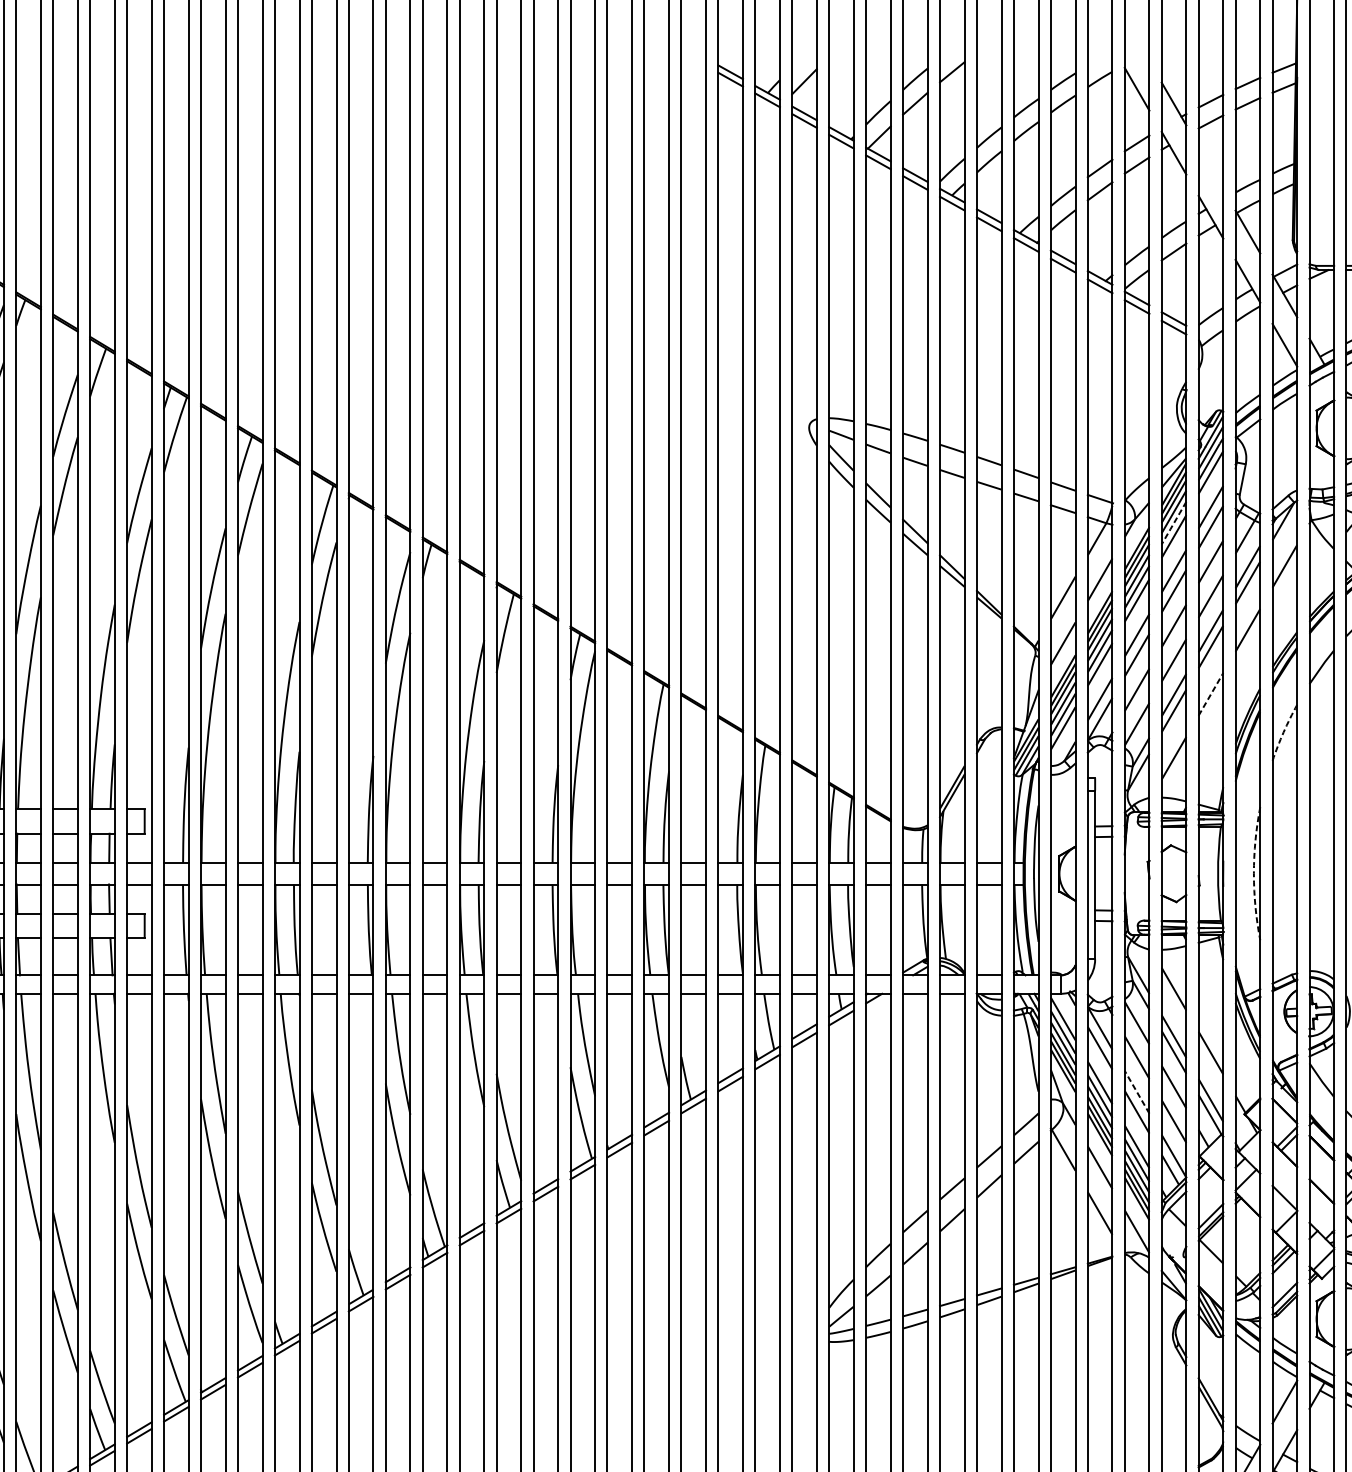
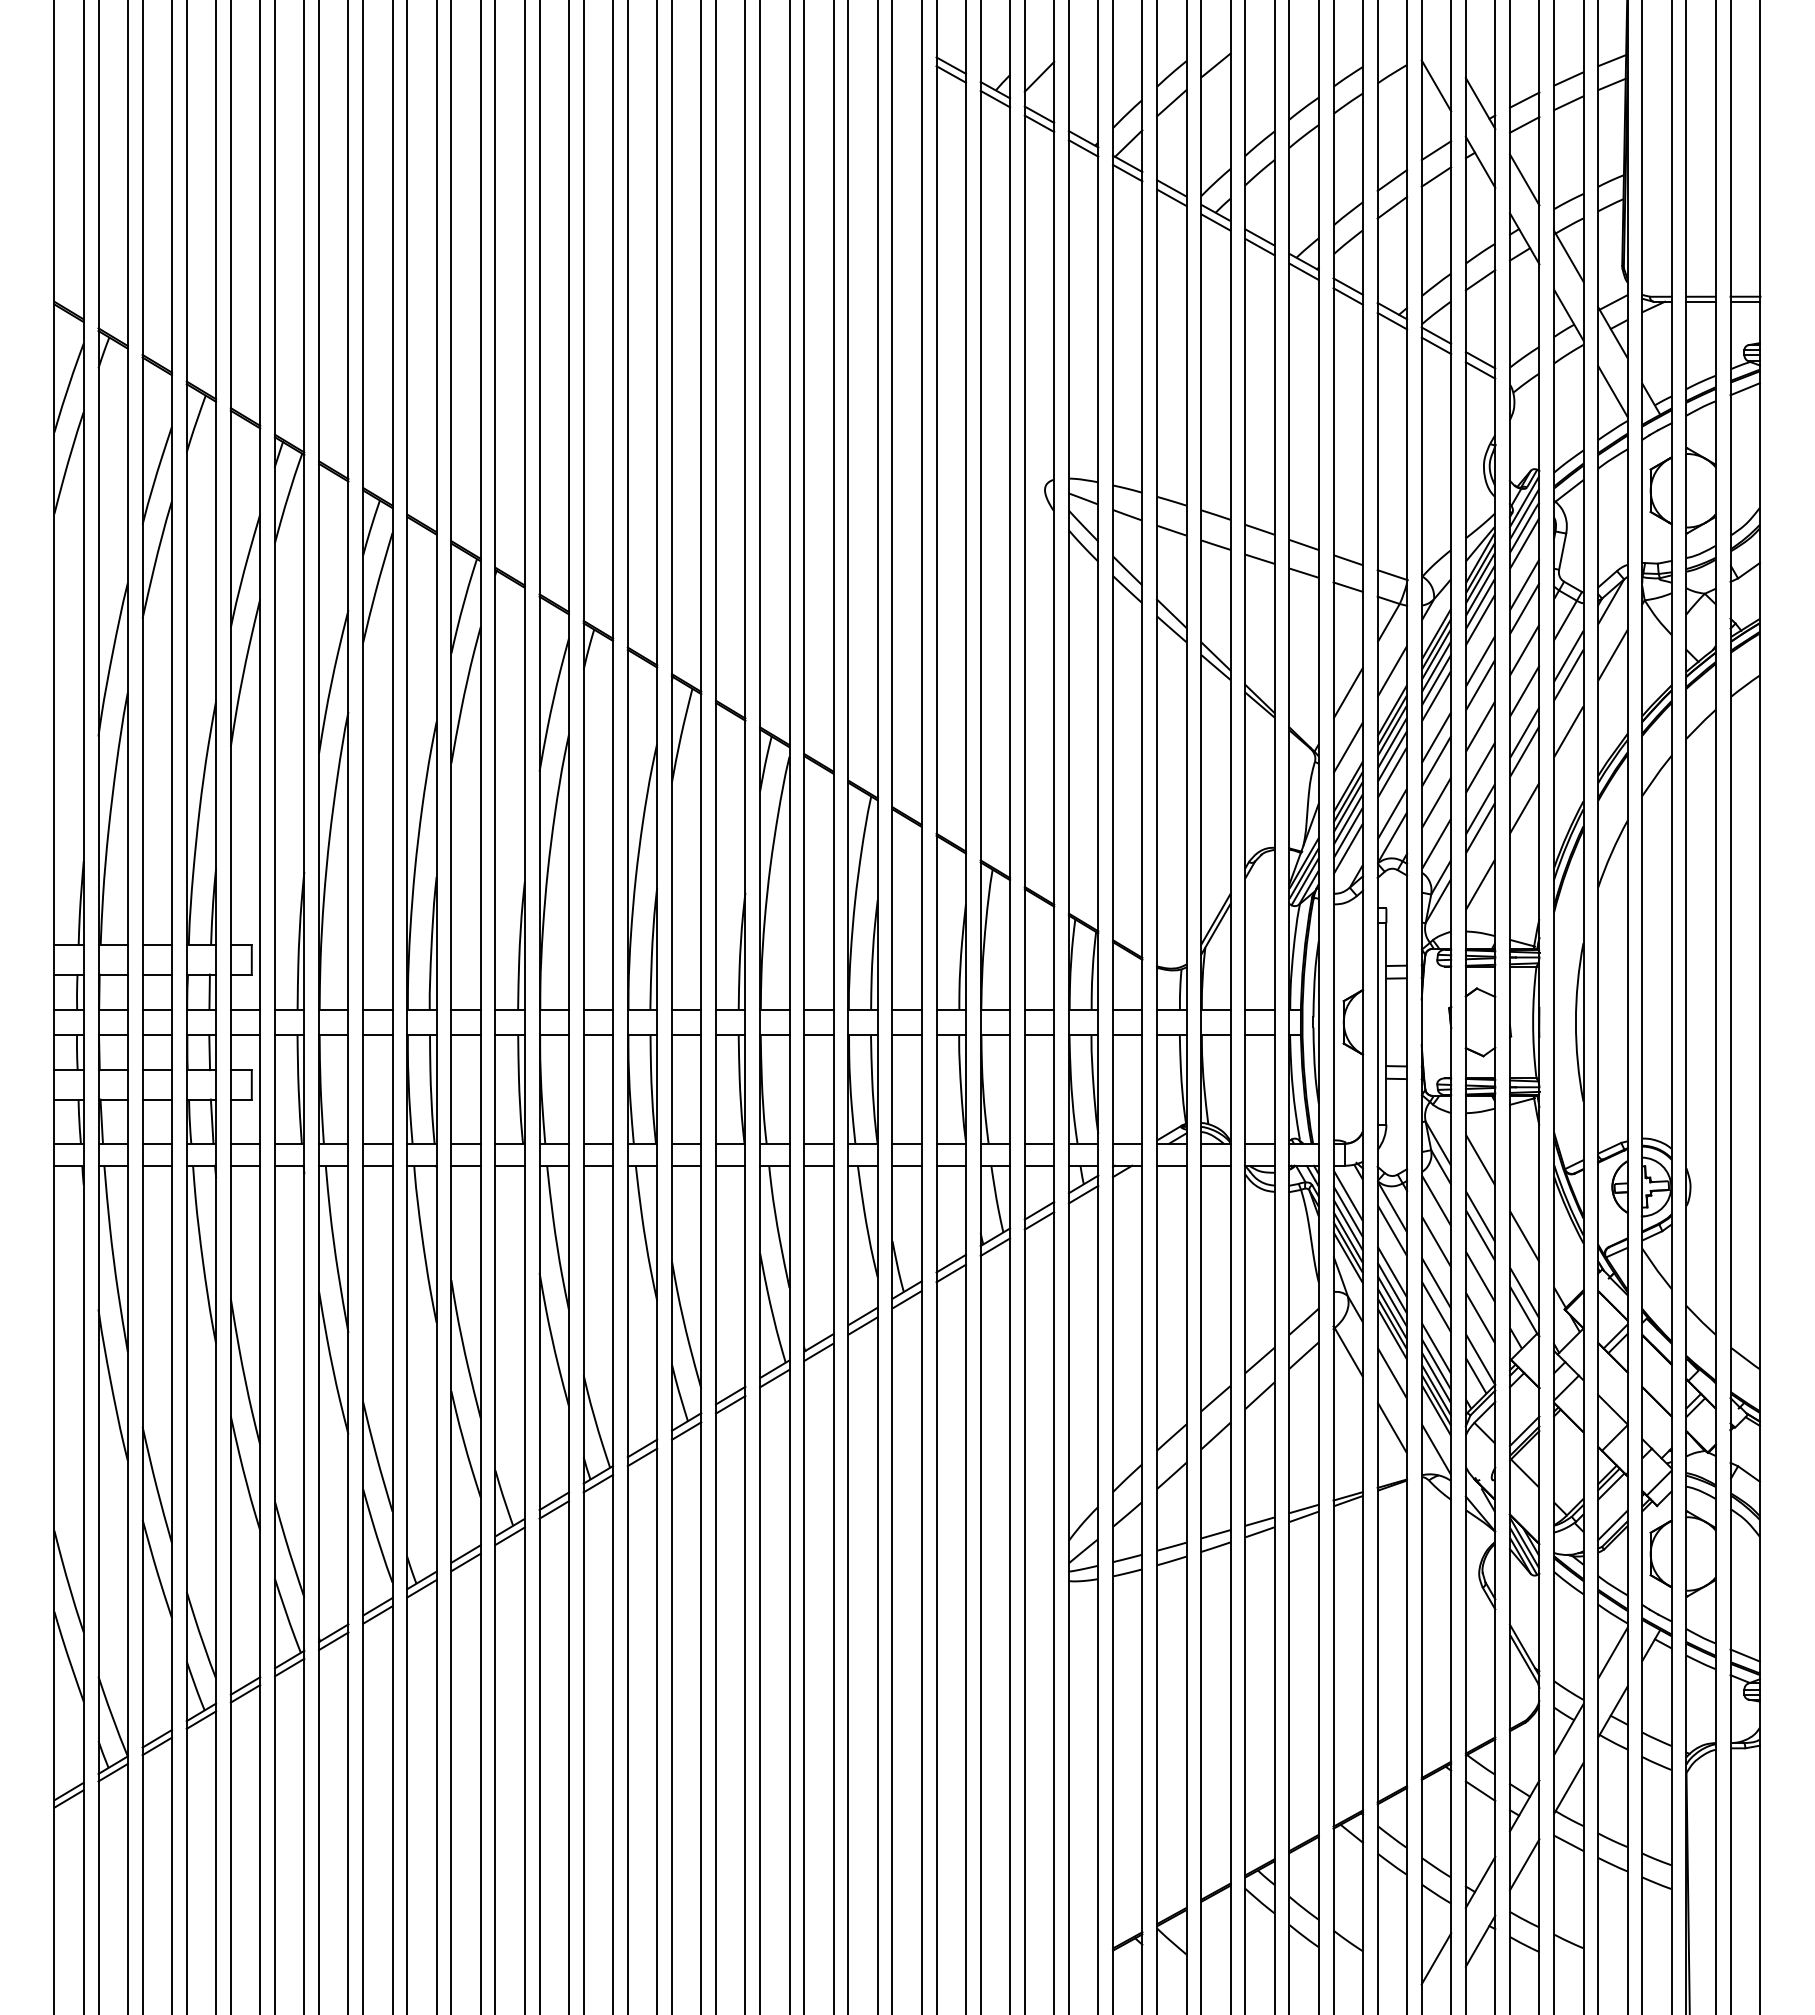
line: (1210, 167) -> (1524, 179), added
line: (1173, 523) -> (1480, 604), dashed -> solid
line: (1210, 694) -> (1524, 808), dashed -> solid
arc: (1283, 732) -> (1611, 853), dashed -> solid
arc: (1253, 873) -> (1575, 1022), dashed -> solid
line: (1137, 1092) -> (1436, 1283), dashed -> solid

